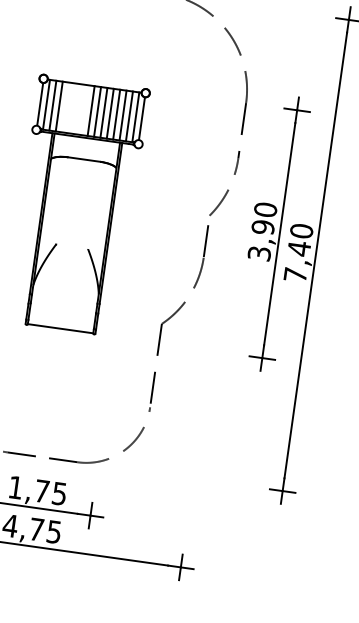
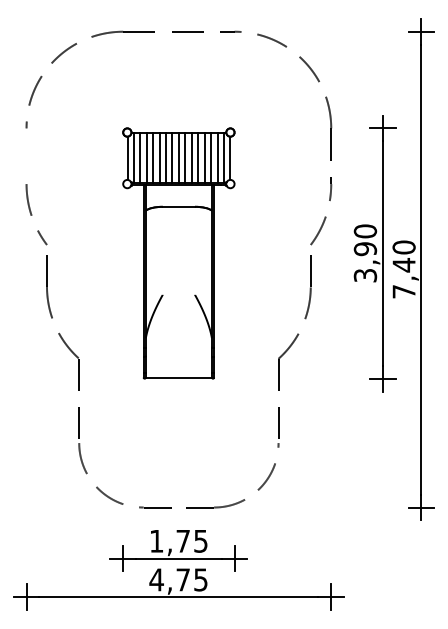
line: (66, 107) -> (153, 157), added
line: (72, 108) -> (159, 157), added
line: (78, 108) -> (166, 157), added
line: (84, 109) -> (172, 157), added

